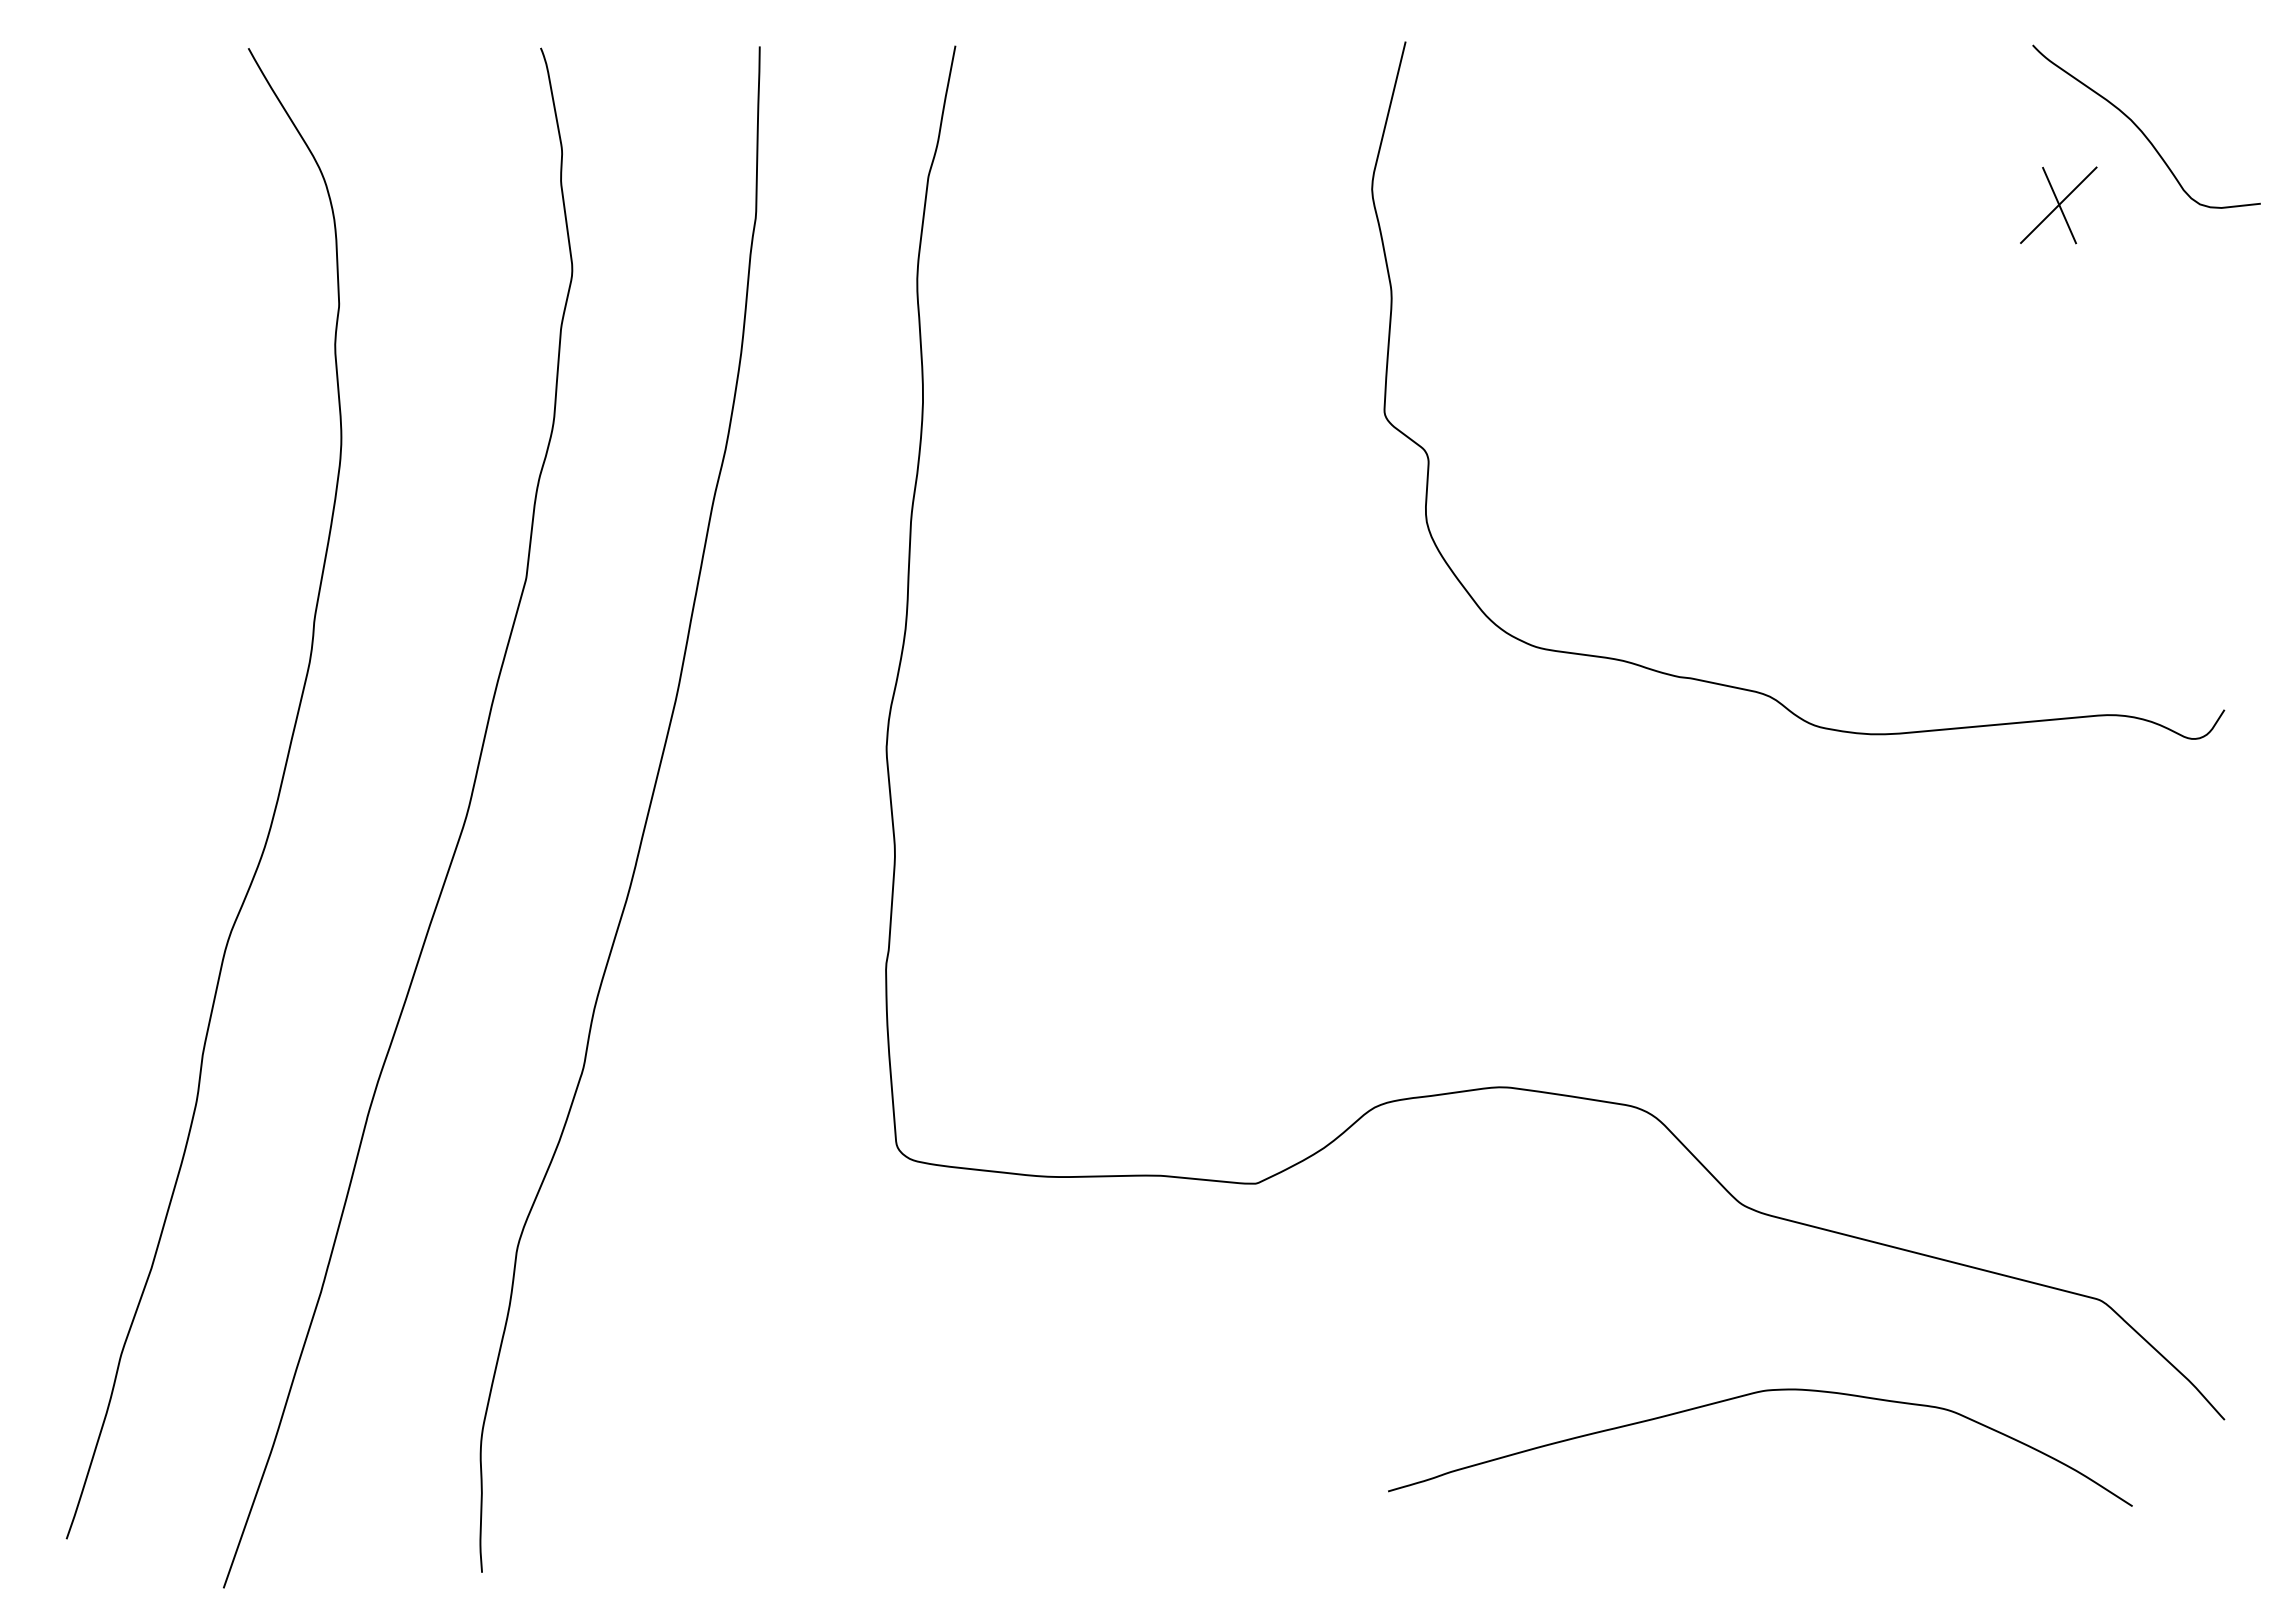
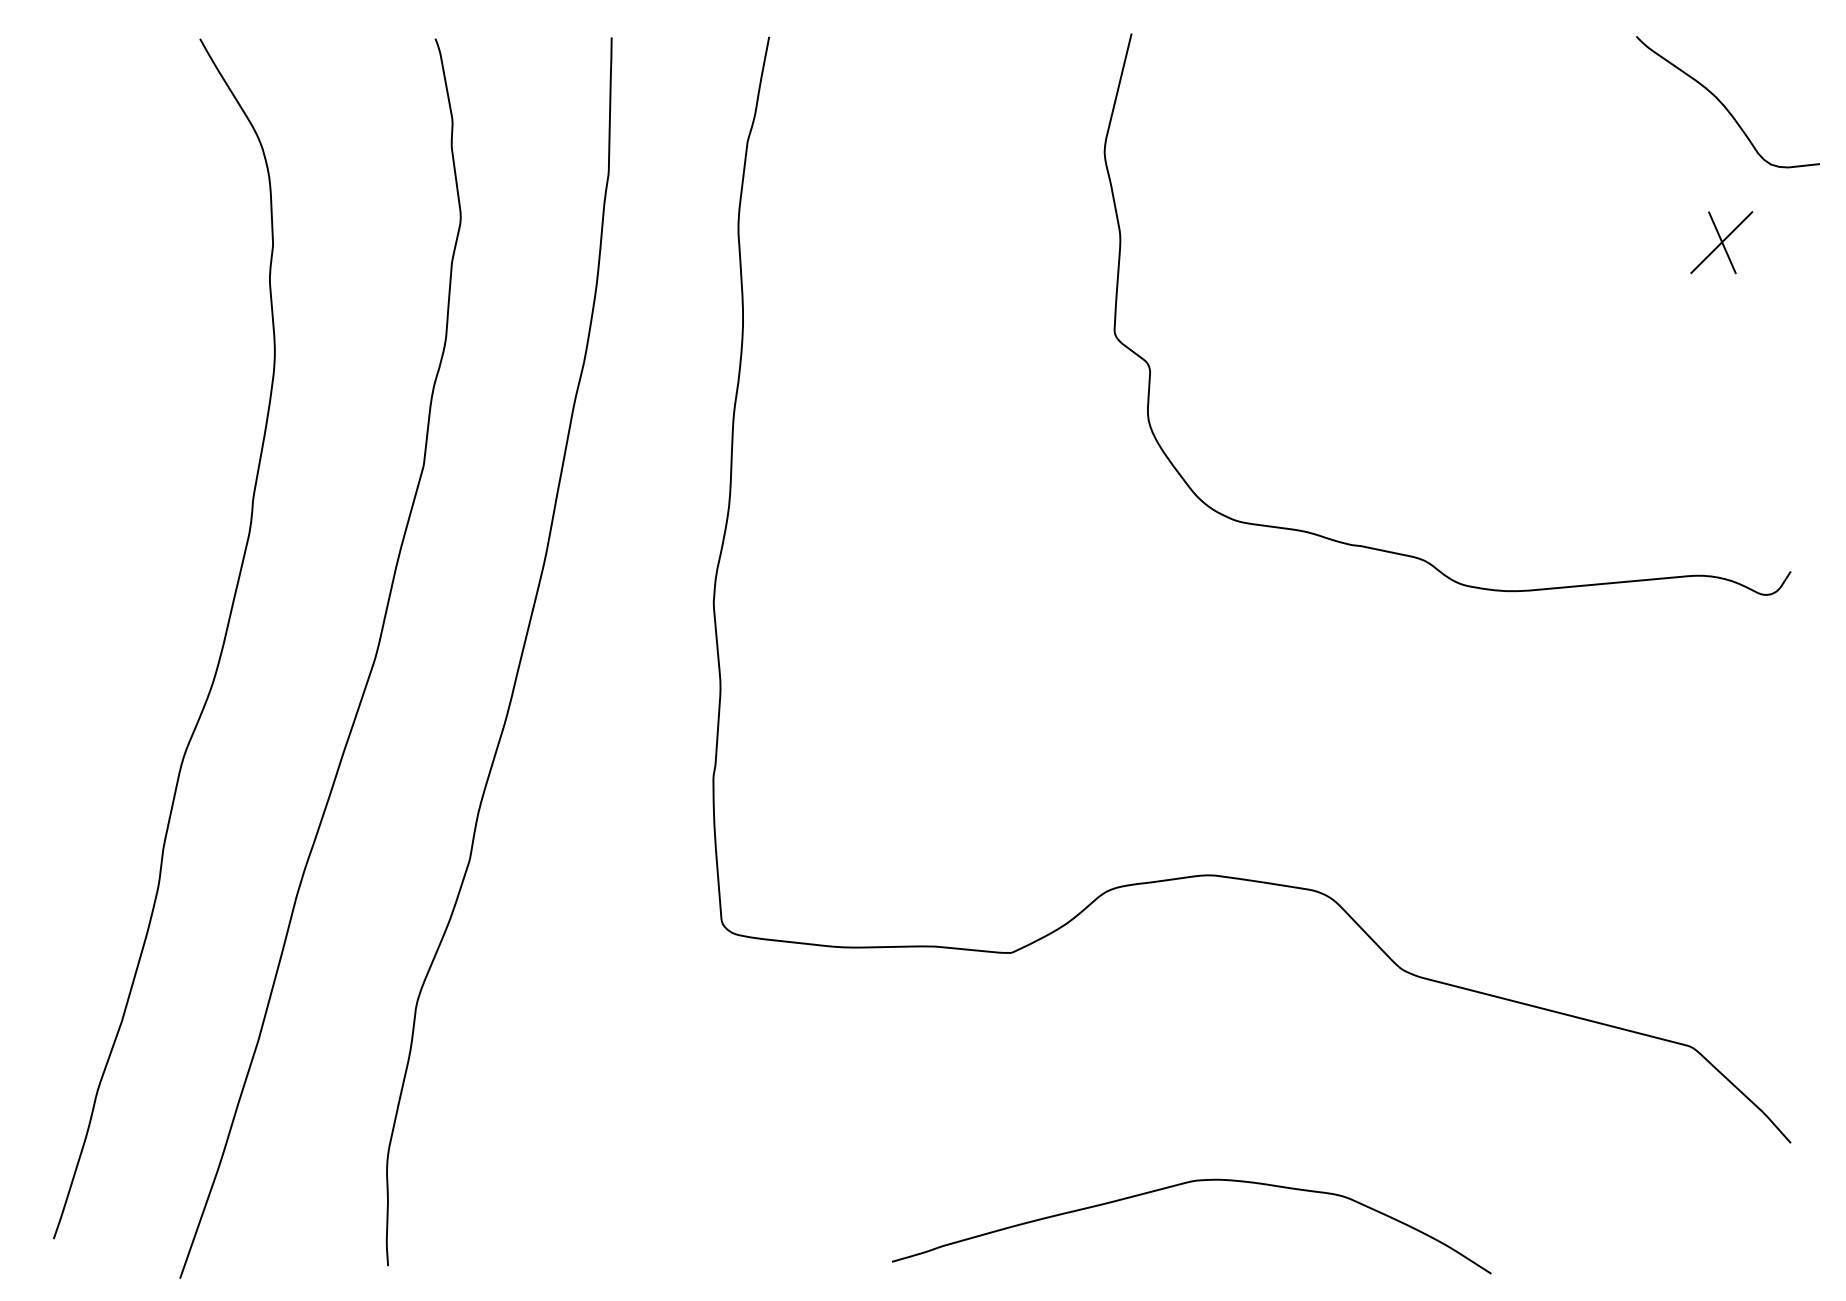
part: (2058, 205) -> (1721, 242), moved
curve: (1749, 1395) -> (1183, 1184), moved

